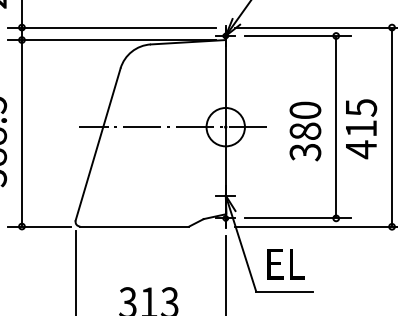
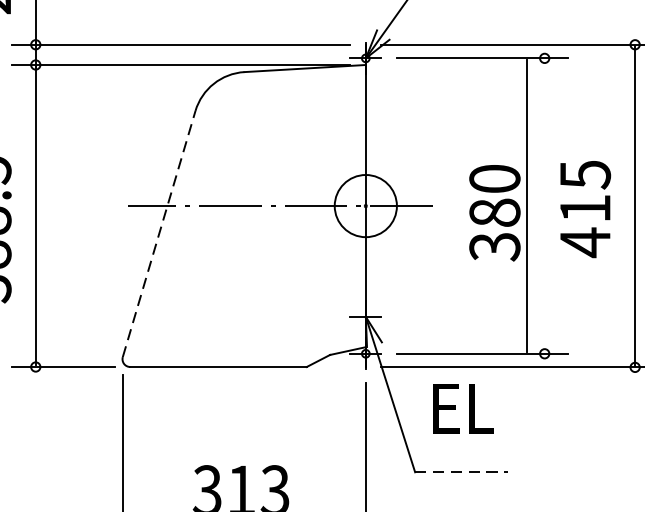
line: (336, 126) -> (527, 204), moved
line: (98, 143) -> (159, 232), solid -> dashed
text: (285, 264) -> (462, 409), moved
line: (284, 291) -> (460, 472), solid -> dashed

